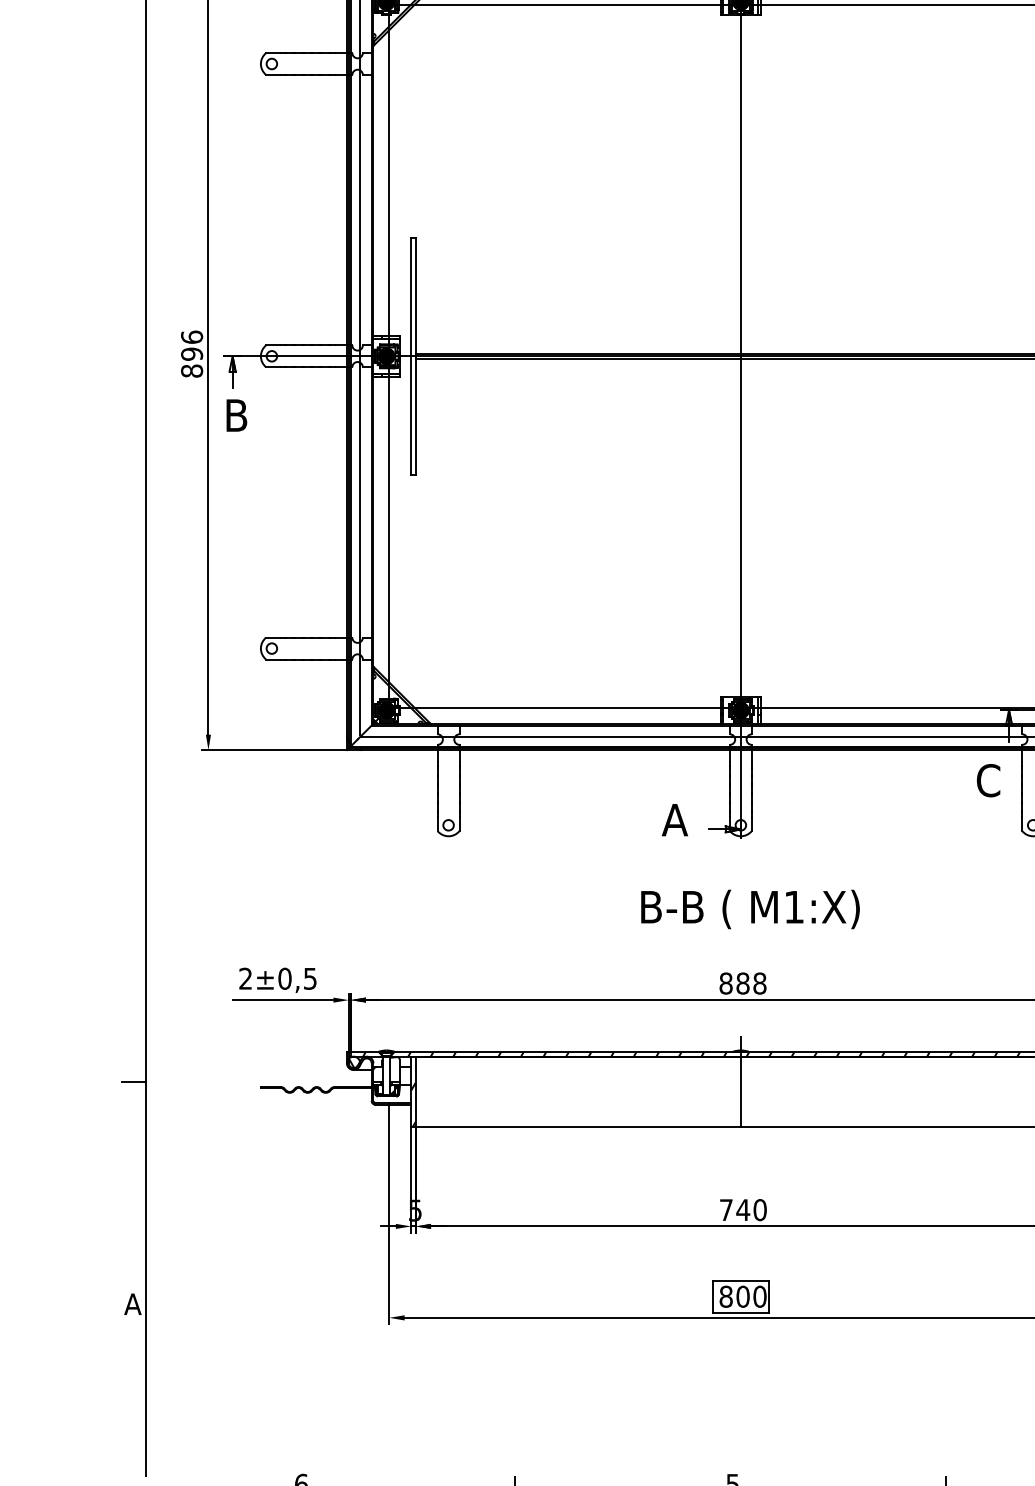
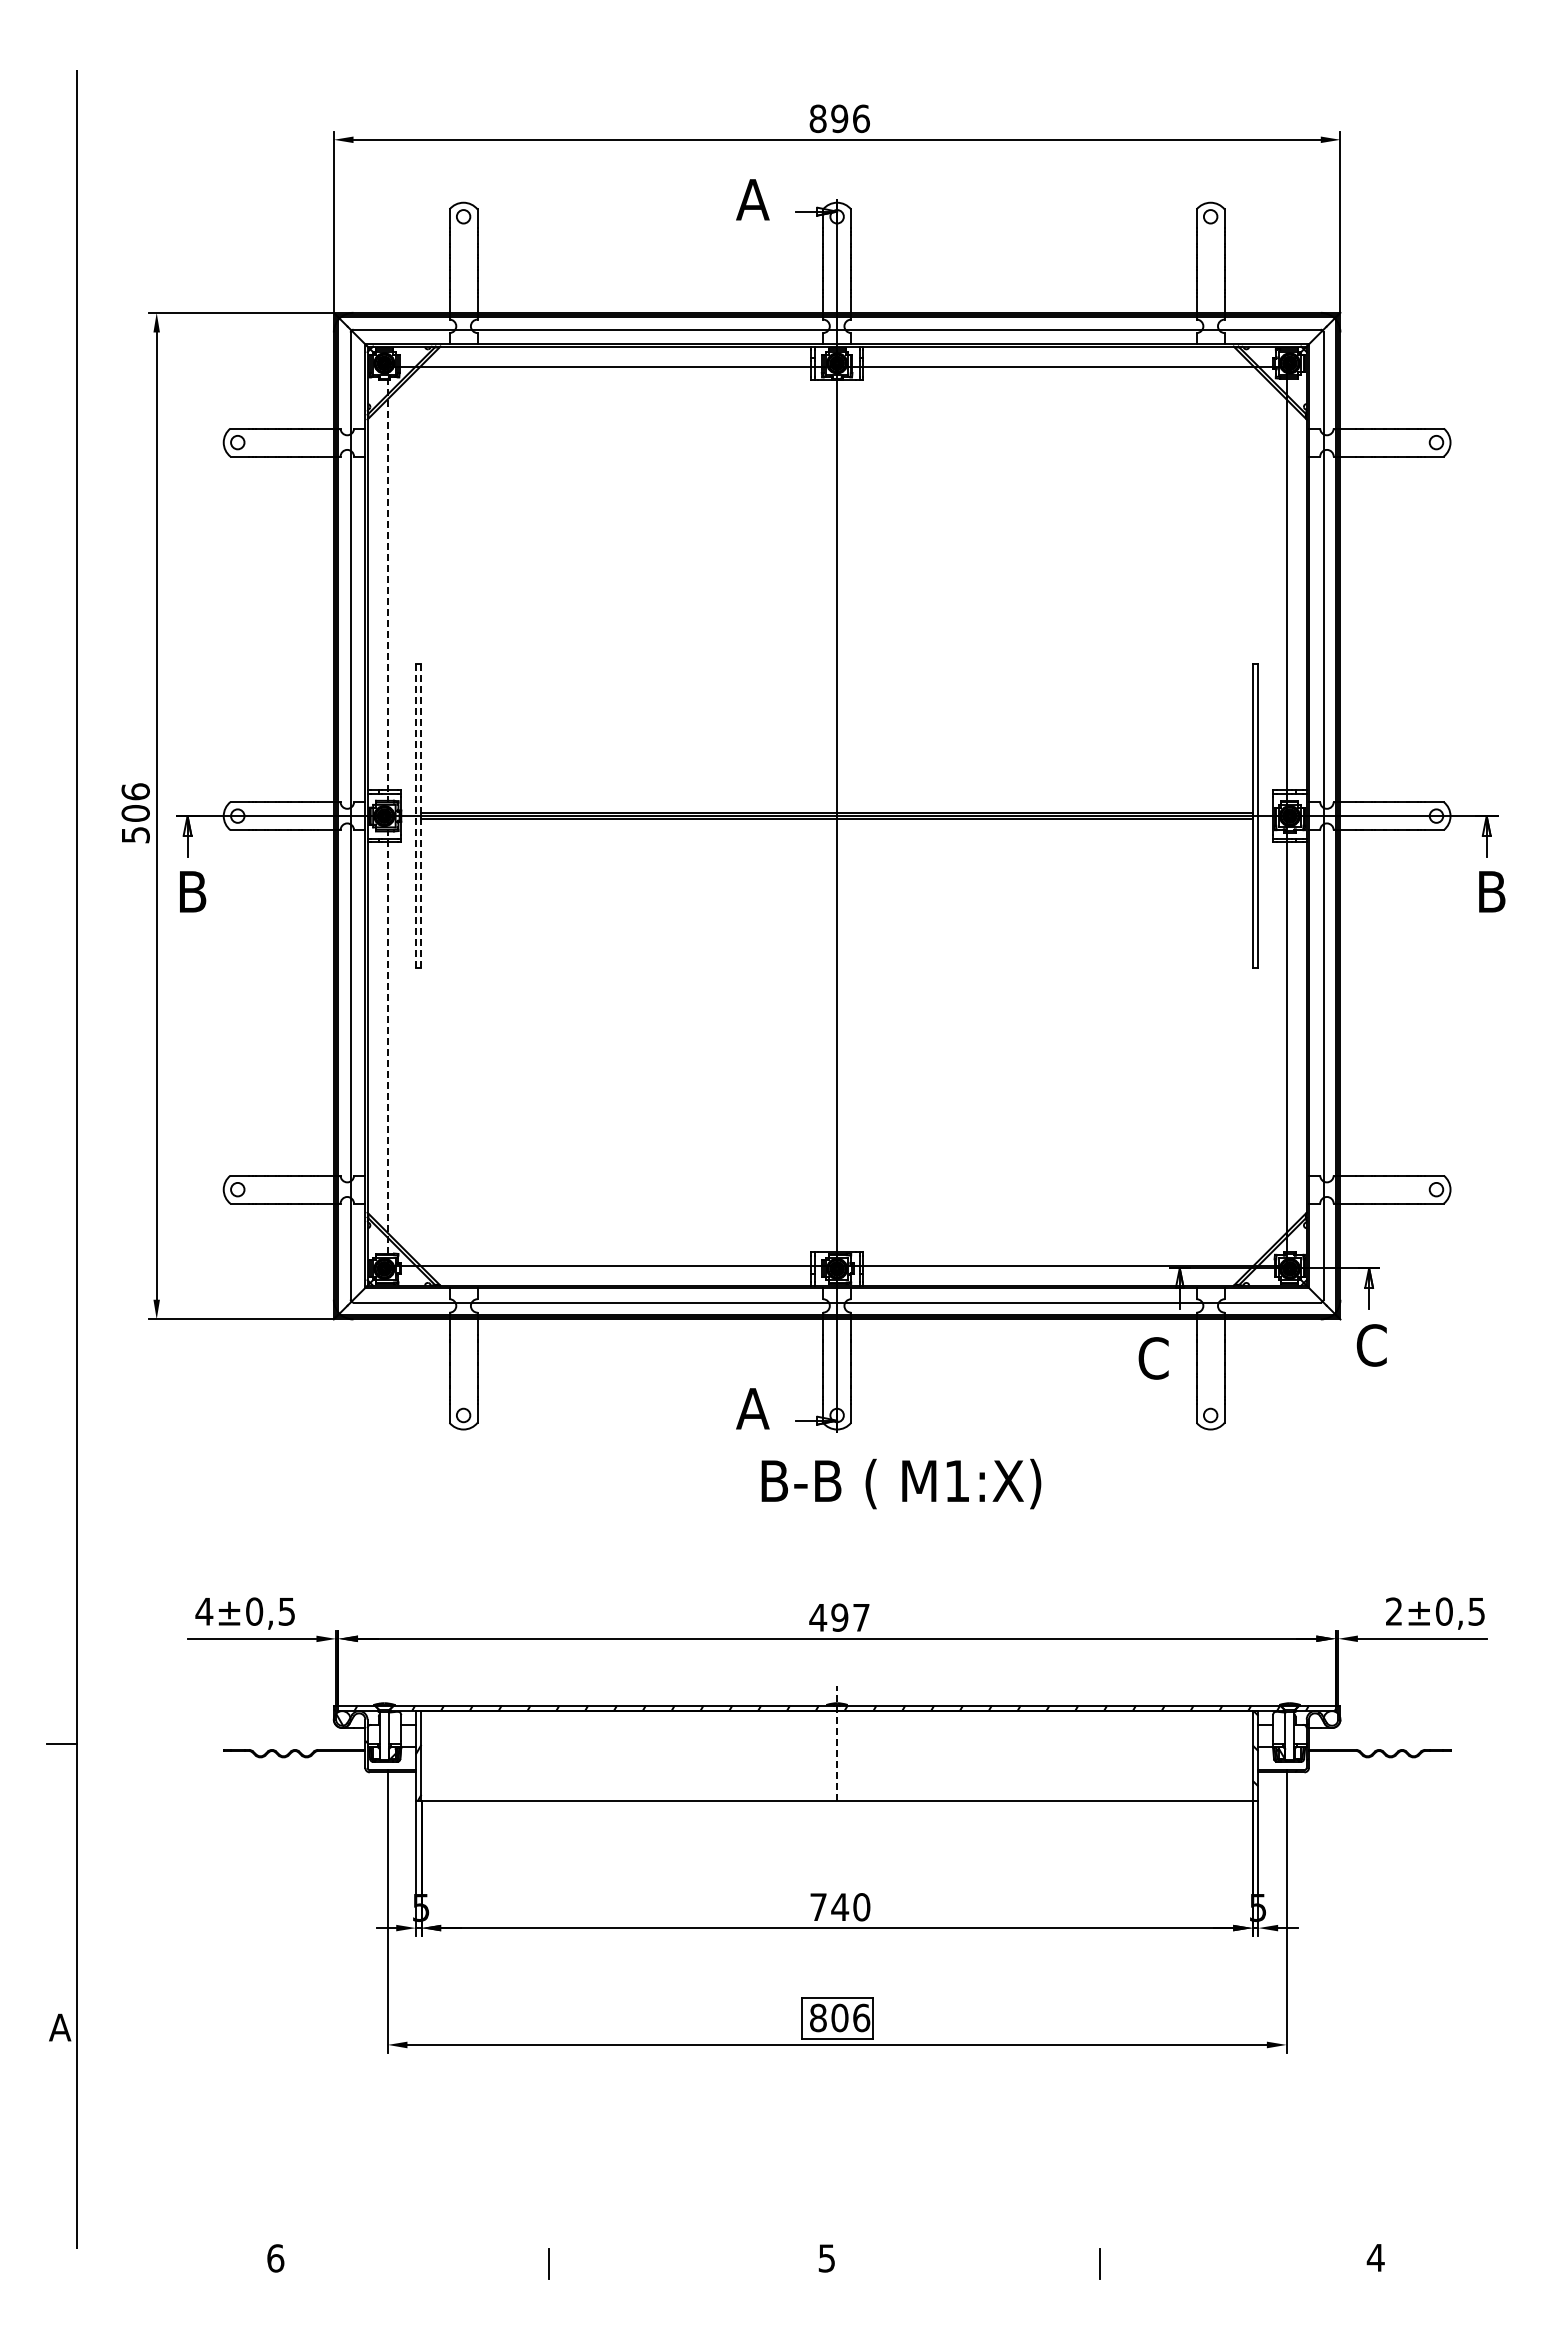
line: (389, 356) -> (387, 816), solid -> dashed
line: (410, 356) -> (415, 816), solid -> dashed
line: (415, 356) -> (421, 816), solid -> dashed
text: (191, 362) -> (135, 824), 896 -> 506
text: (750, 909) -> (901, 1483), moved
text: (245, 978) -> (204, 1611), 2 -> 4
text: (742, 983) -> (839, 1617), 888 -> 497
line: (741, 1081) -> (837, 1742), solid -> dashed
text: (759, 1296) -> (861, 2017), 800 -> 806

